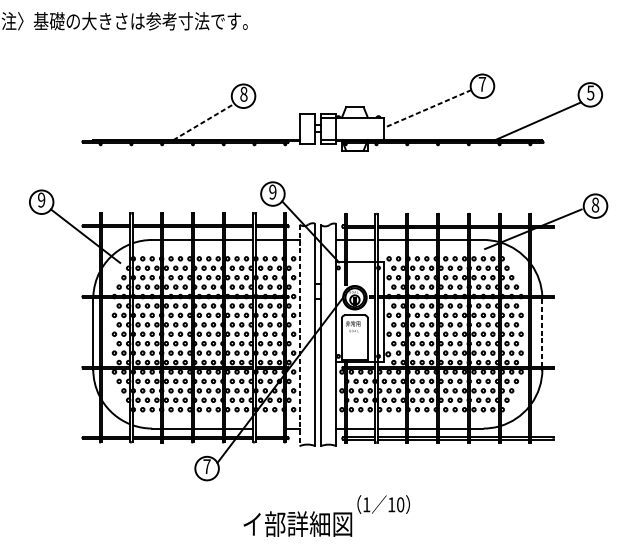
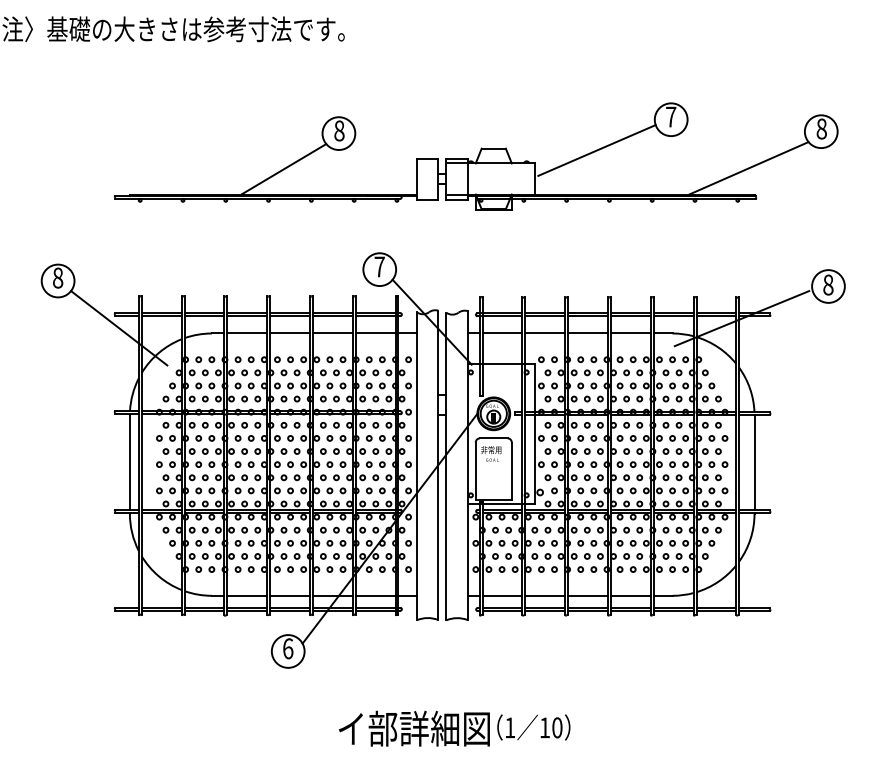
text: (590, 92) -> (821, 128), 5 -> 8
line: (429, 108) -> (597, 150), dashed -> solid
line: (204, 122) -> (284, 169), dashed -> solid
text: (272, 191) -> (379, 266), 9 -> 7
text: (41, 199) -> (58, 277), 9 -> 8
line: (542, 333) -> (754, 463), dashed -> solid
line: (299, 335) -> (416, 466), dashed -> solid
line: (269, 428) -> (375, 595), added
text: (207, 466) -> (288, 648), 7 -> 6
text: (383, 504) -> (533, 727), moved

